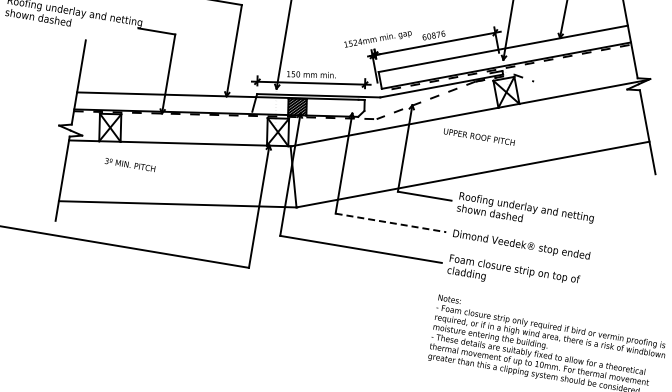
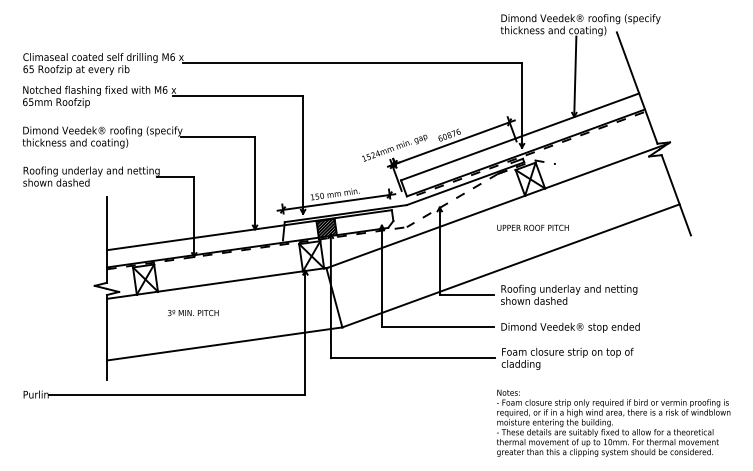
text: (478, 136) -> (532, 227), moved
text: (130, 165) -> (193, 313), moved
line: (391, 223) -> (438, 327), dashed -> solid

